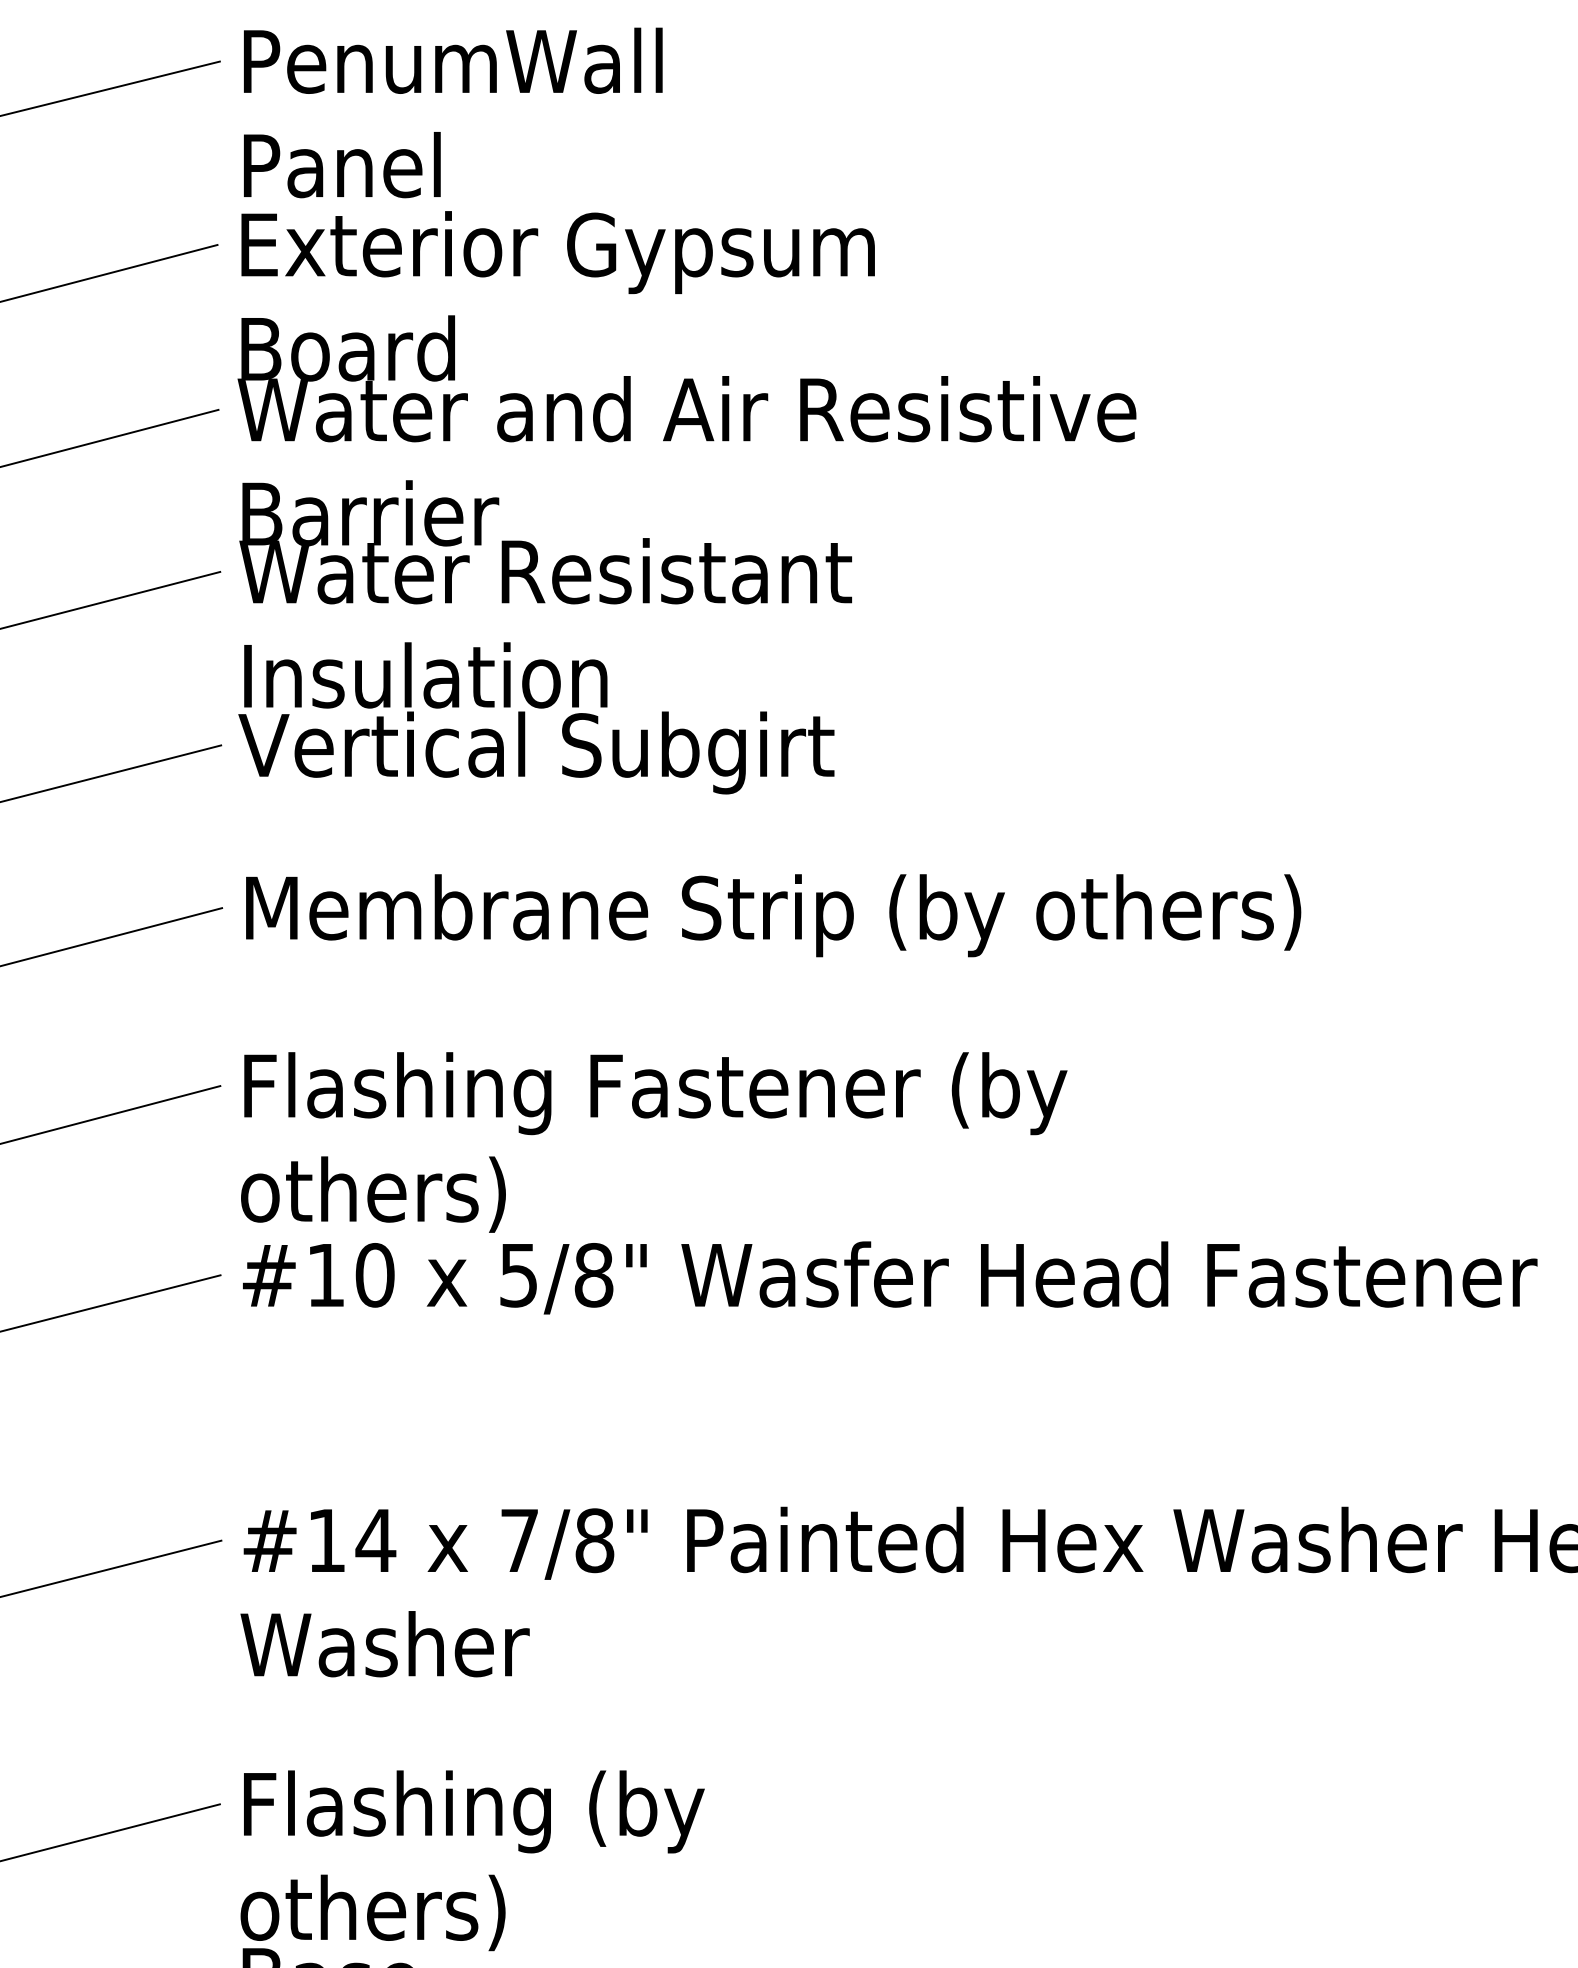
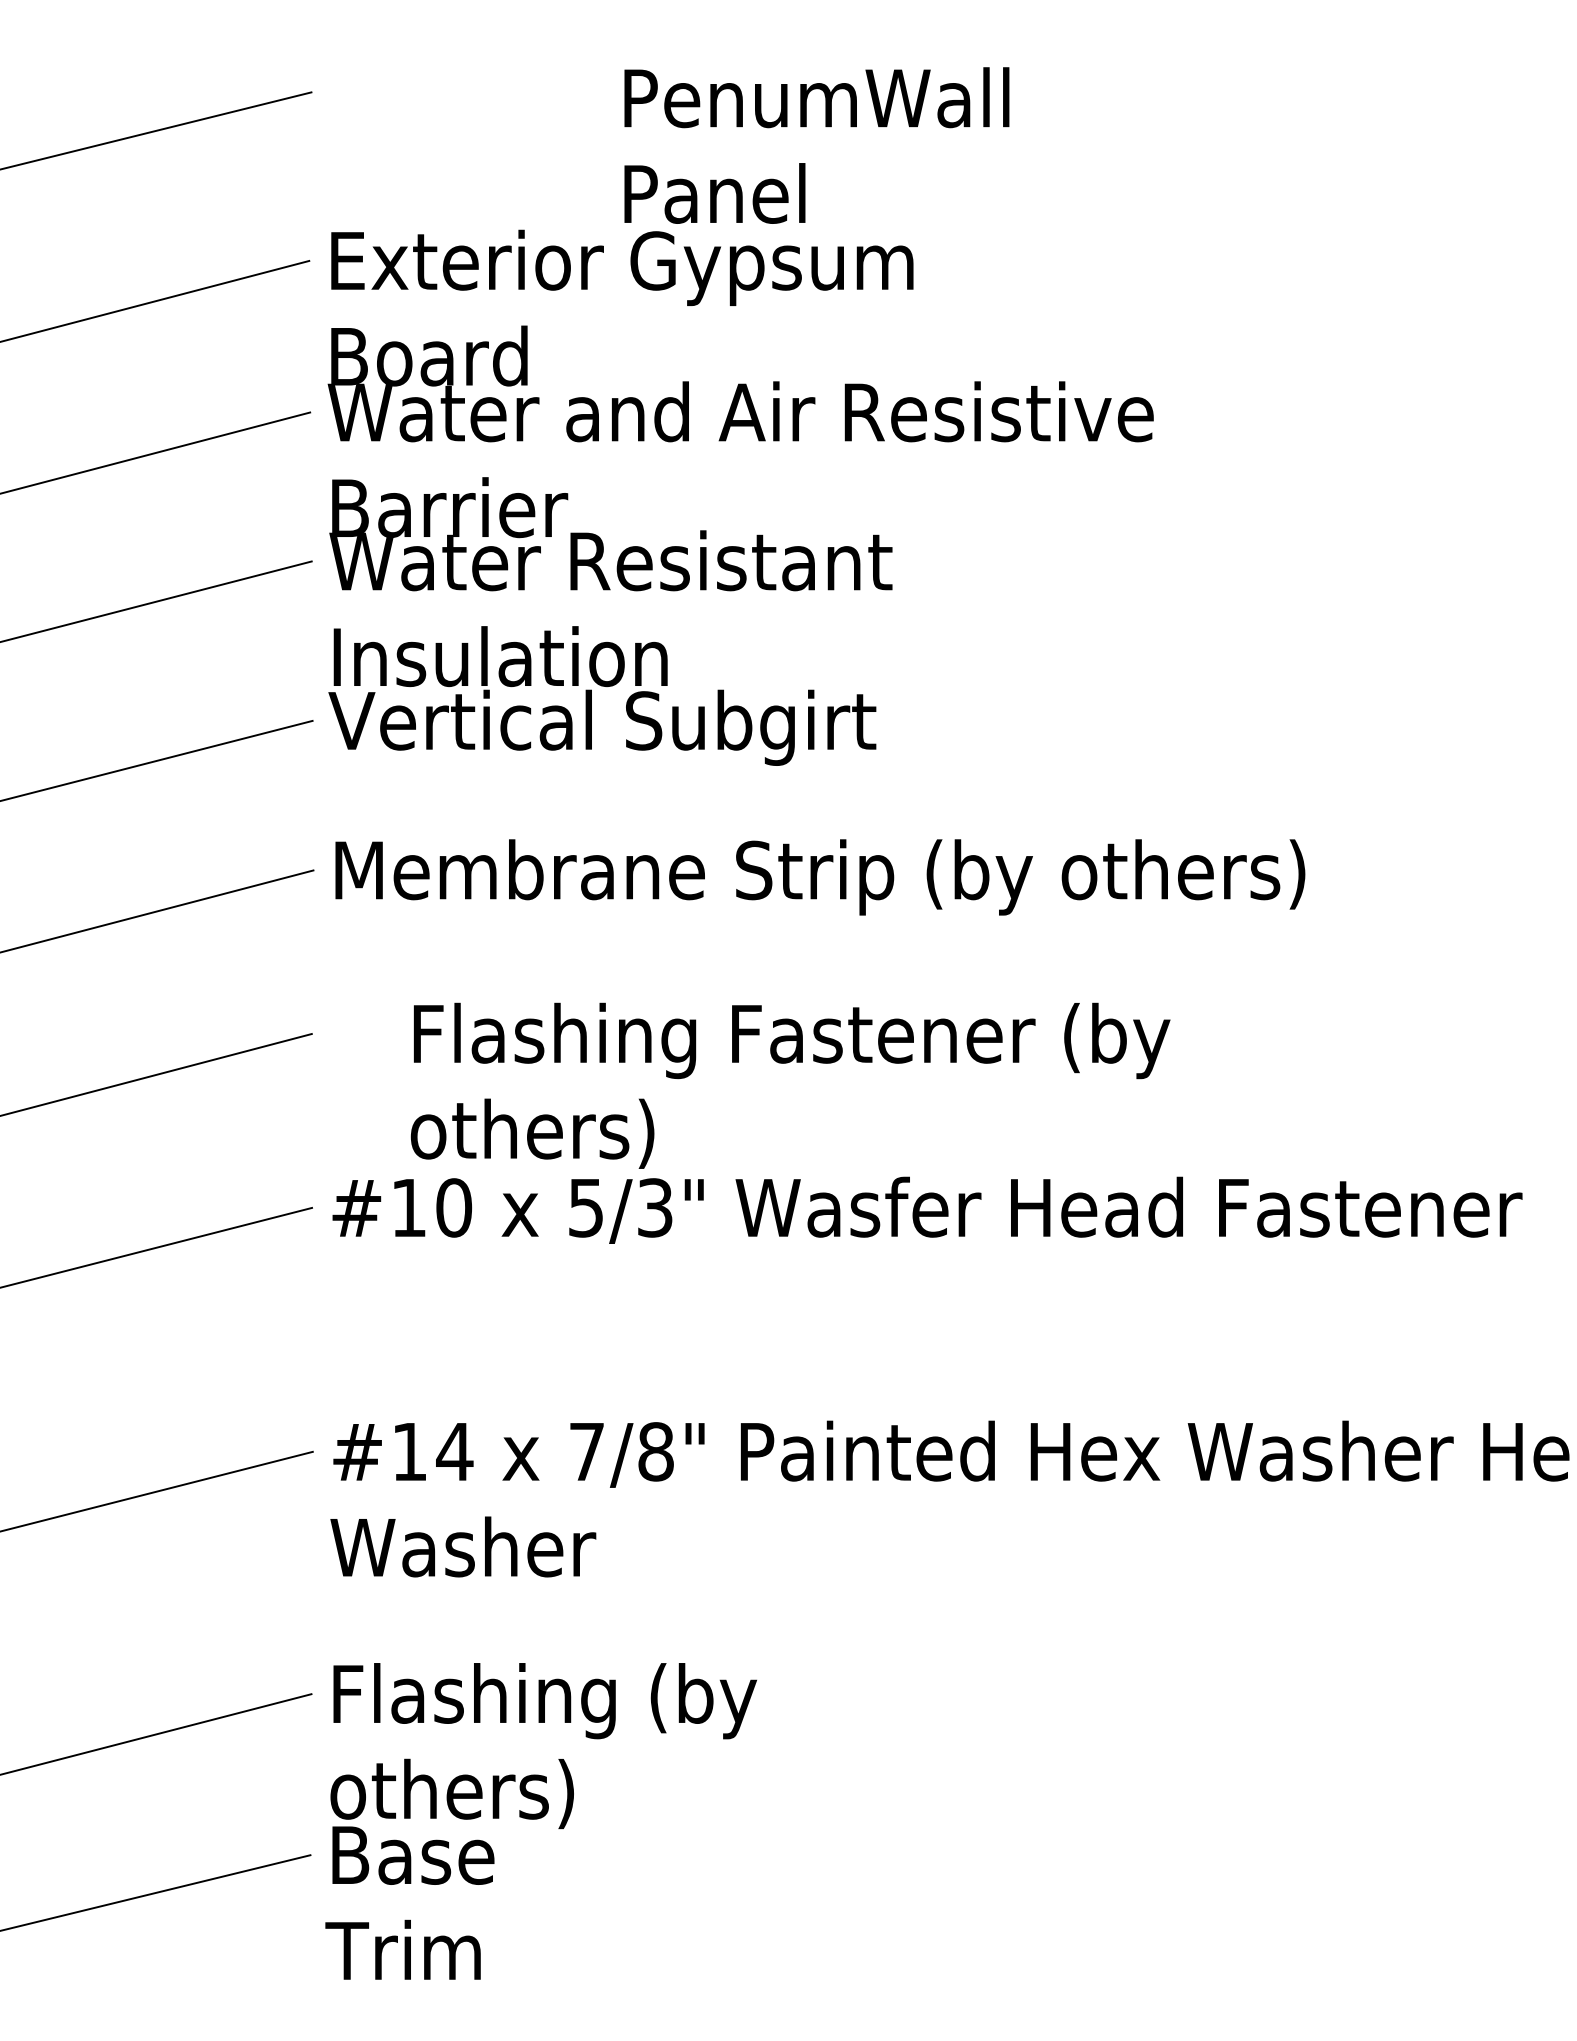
text: (452, 112) -> (816, 145), moved
text: (654, 1142) -> (790, 1085), moved
text: (594, 1274) -> (655, 1207), 5/8" -> 5/3"

